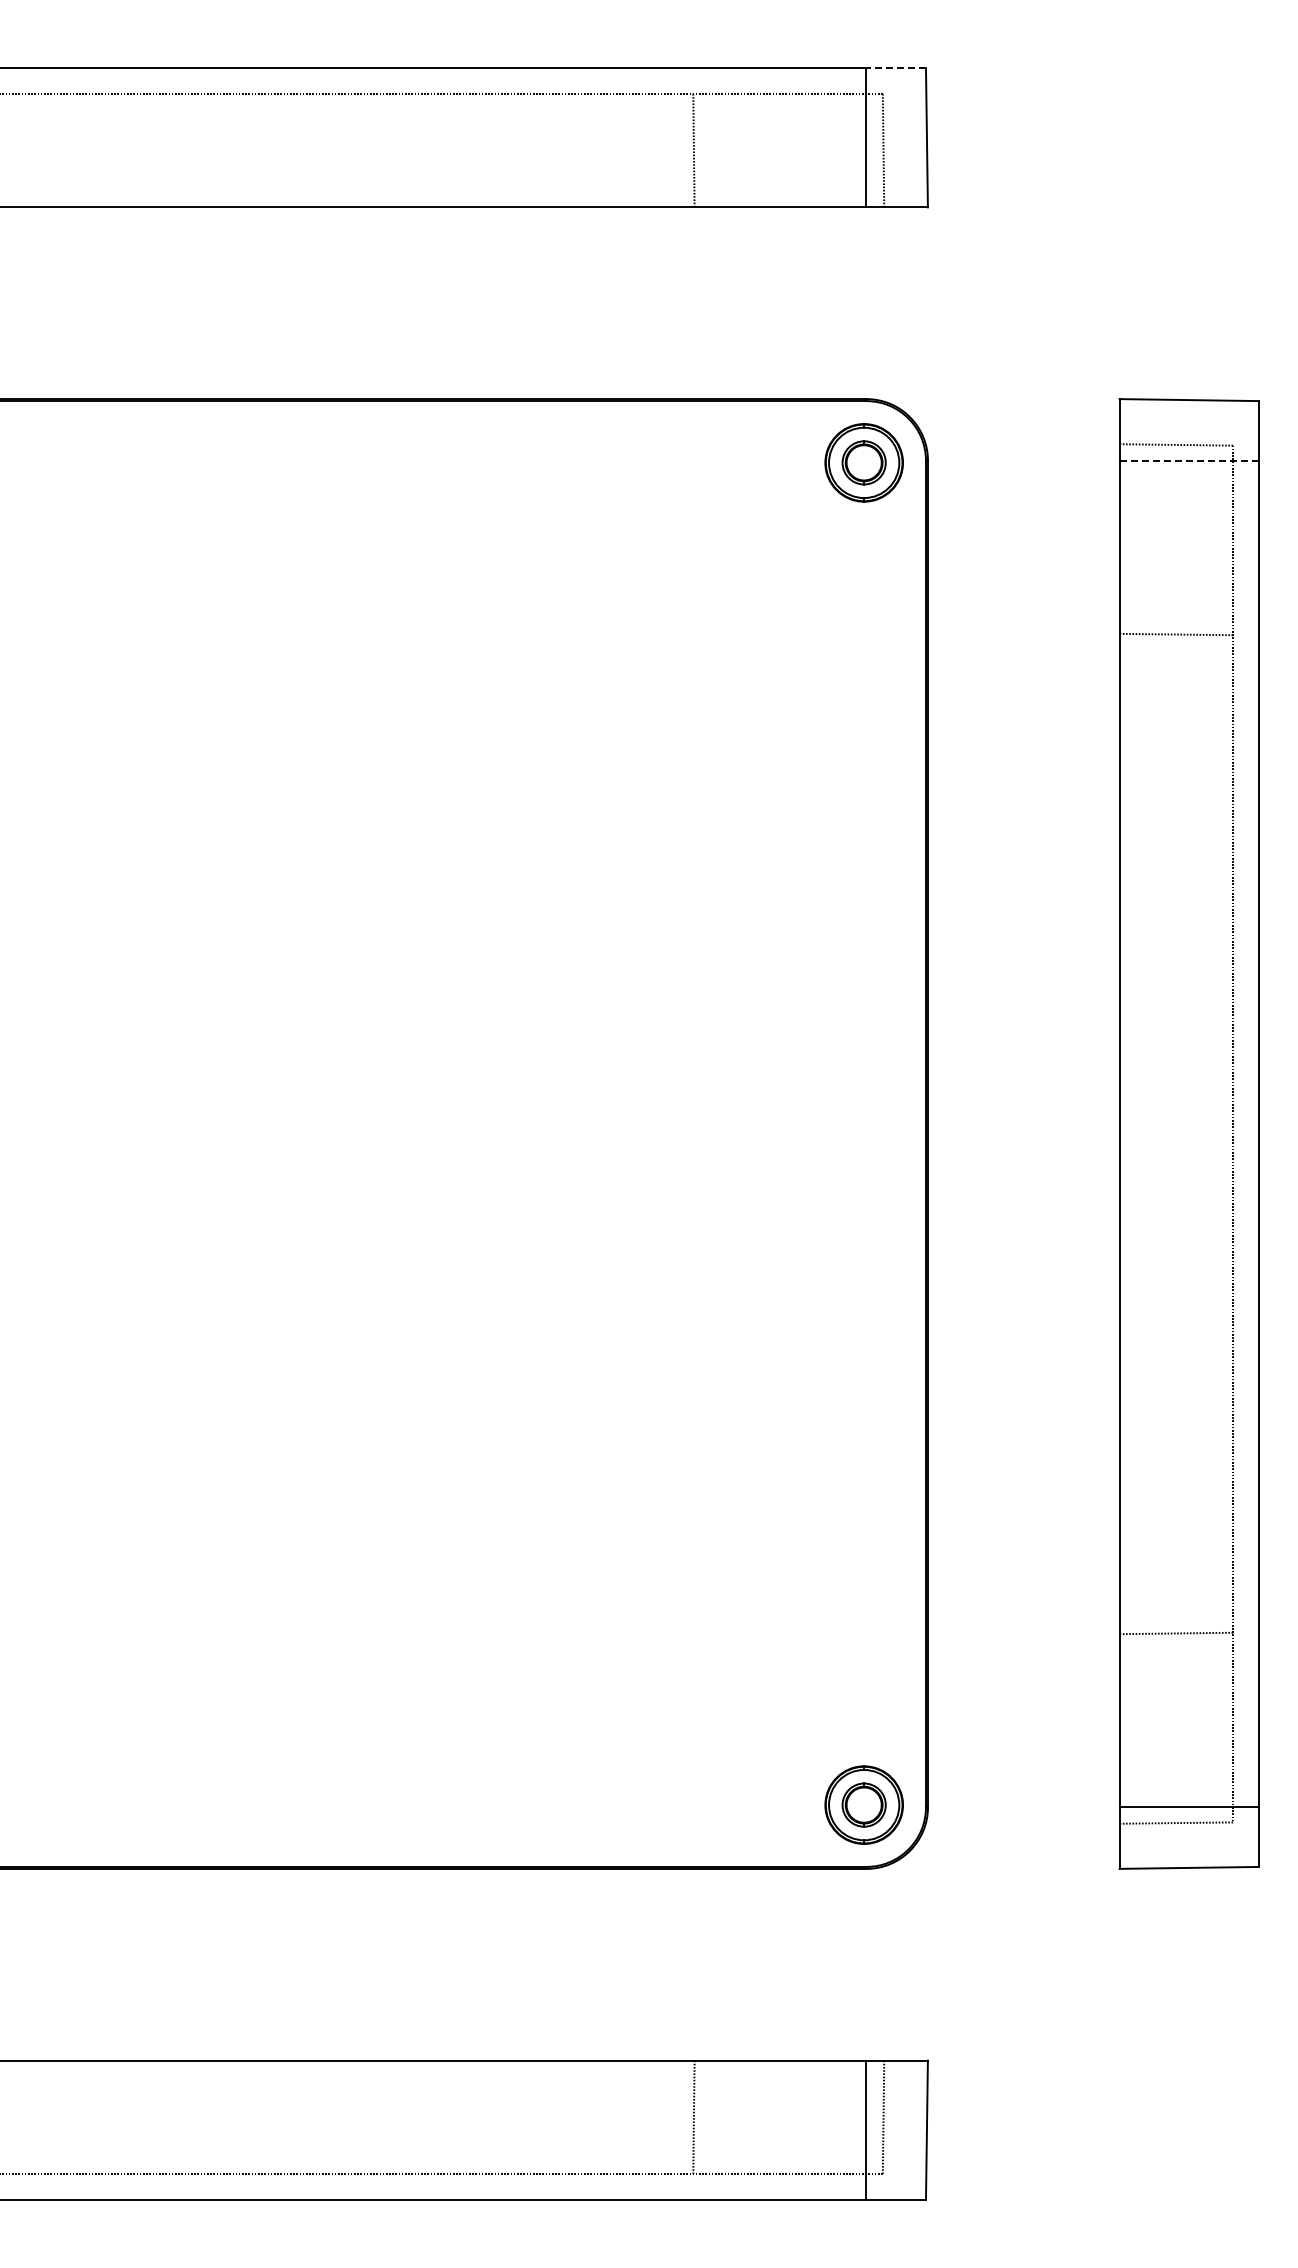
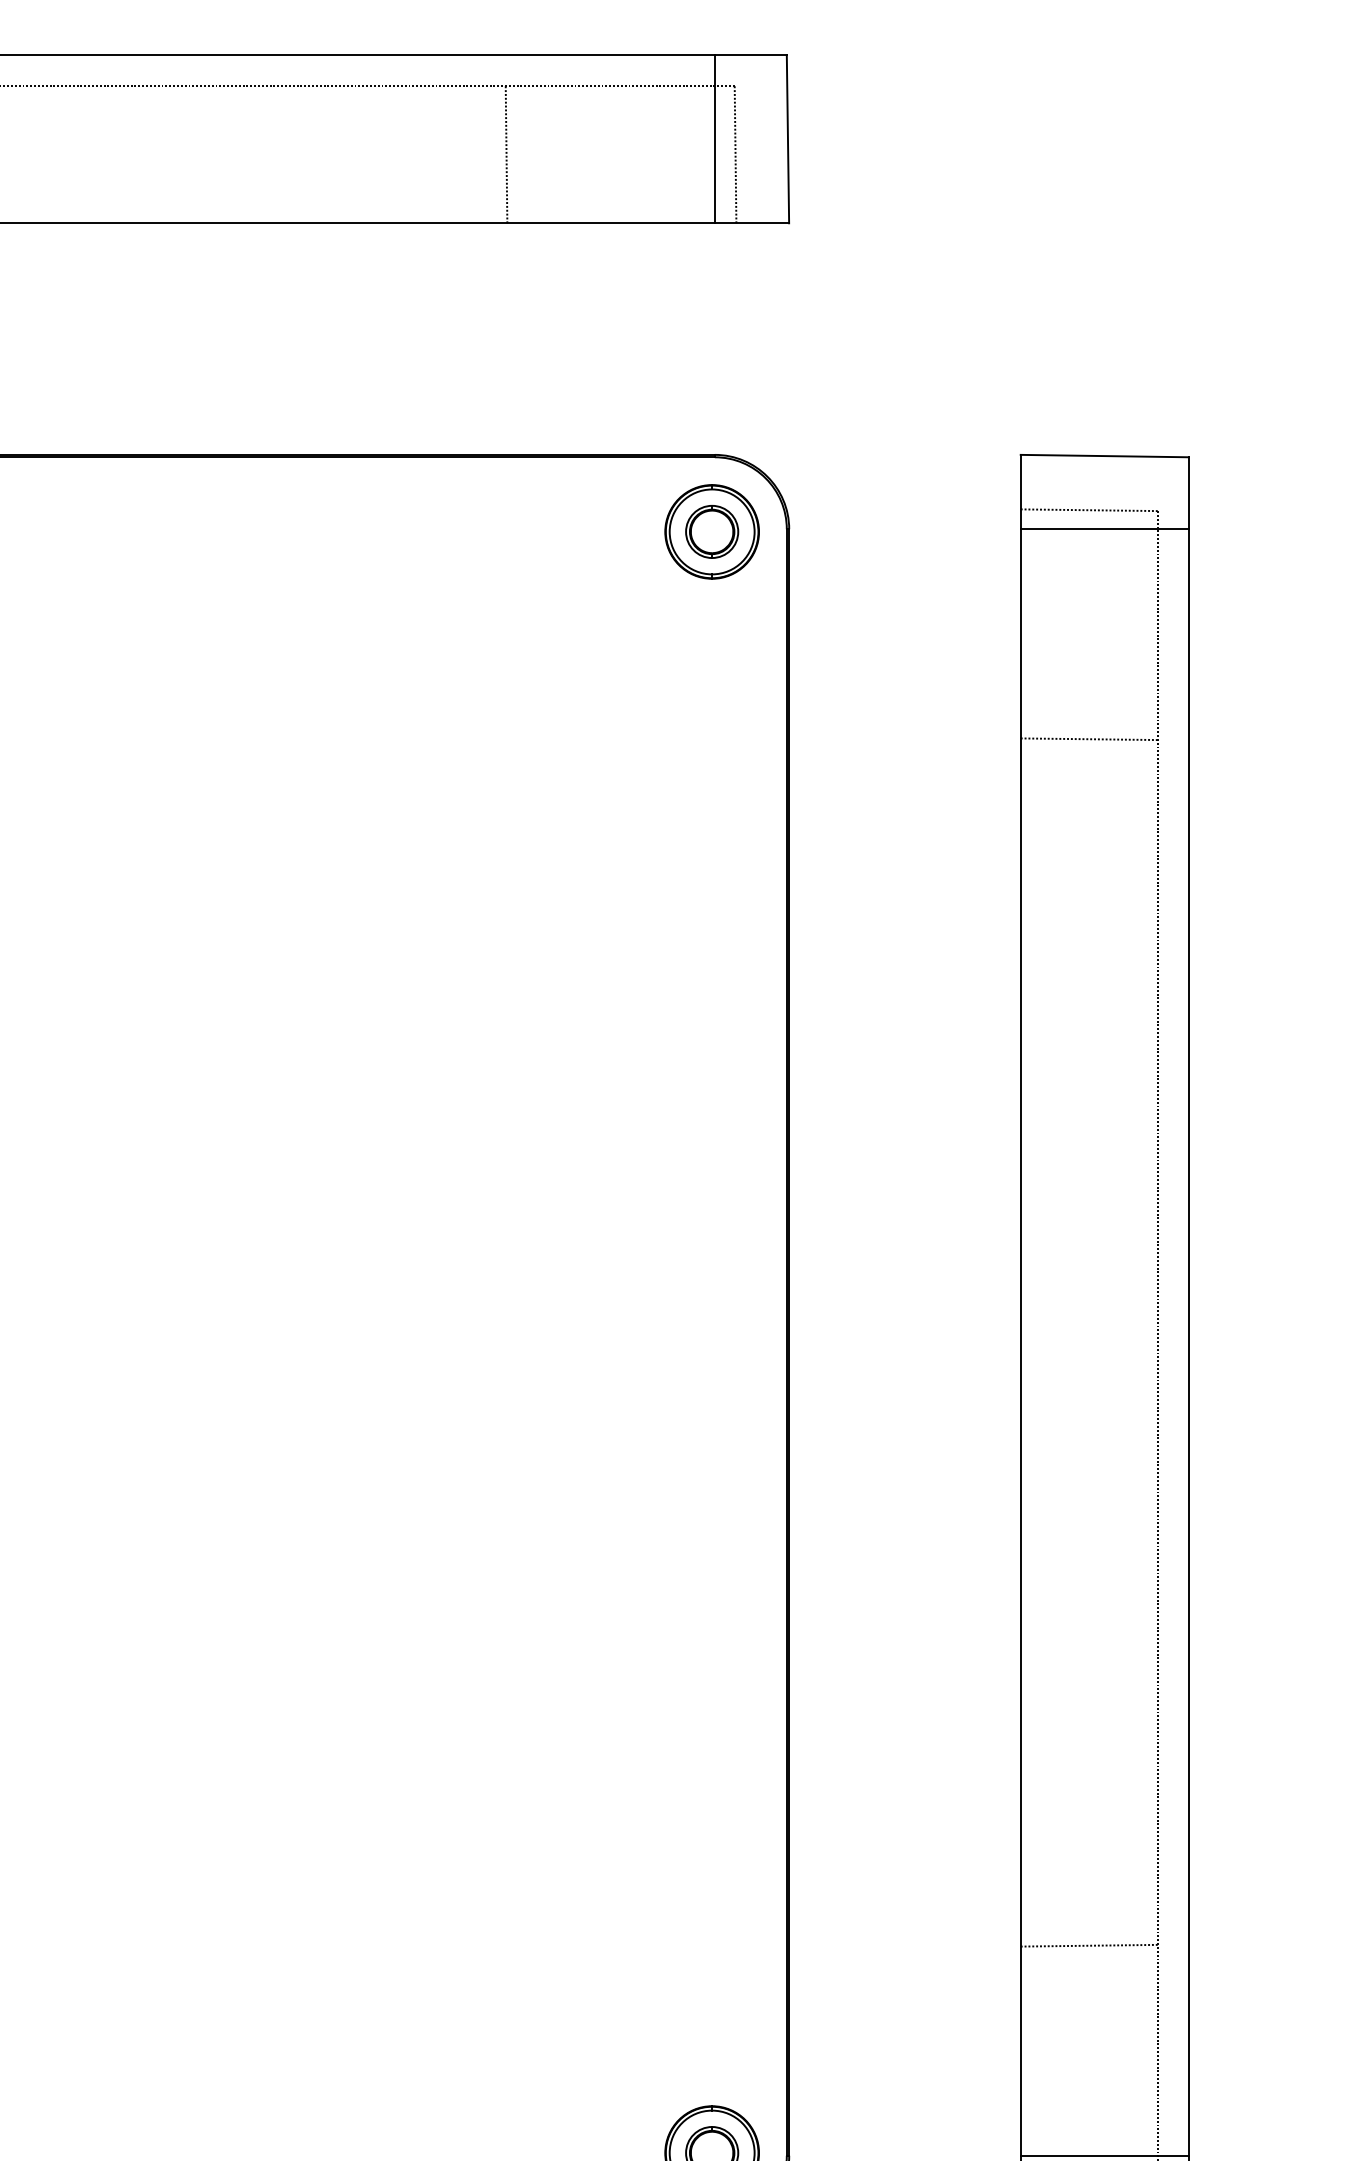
line: (896, 68) -> (751, 55), dashed -> solid
line: (1189, 460) -> (1105, 529), dashed -> solid

